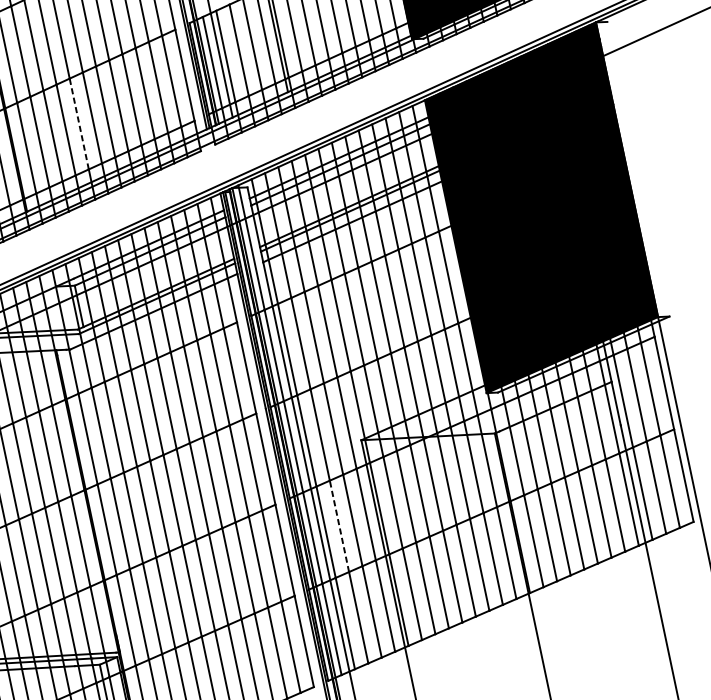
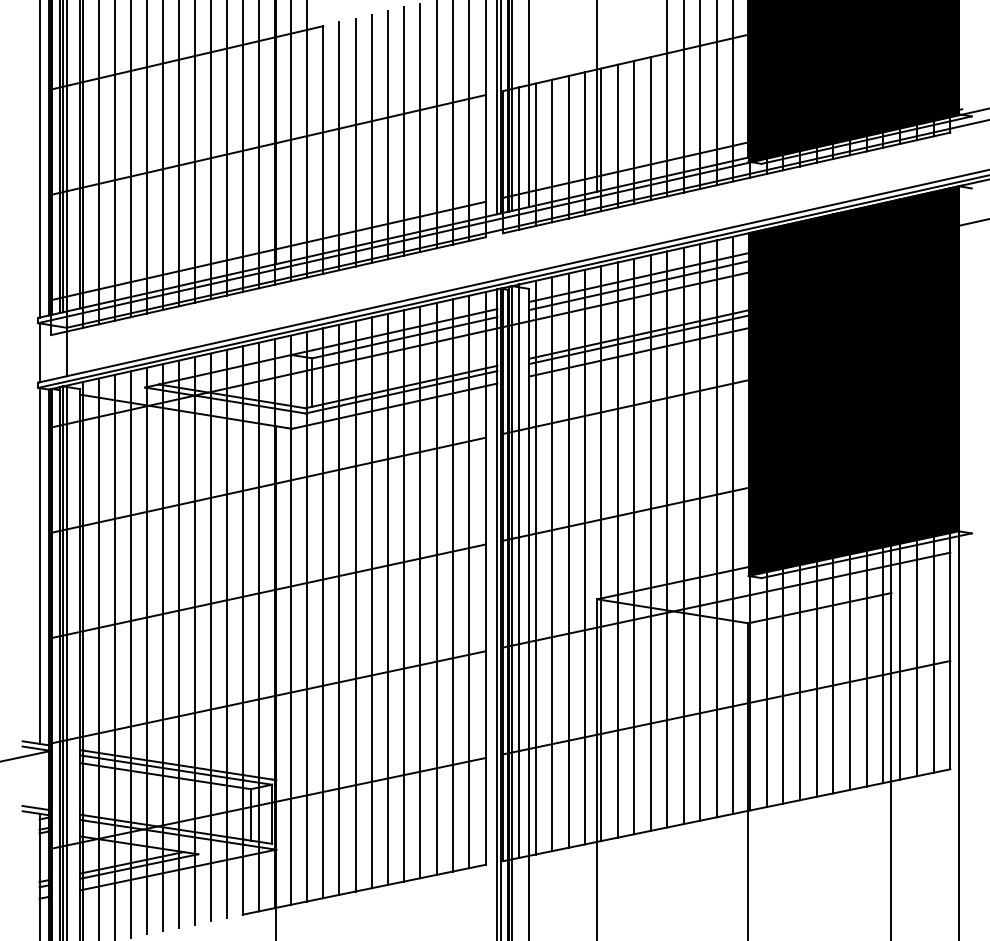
line: (79, 123) -> (355, 177), dashed -> solid
line: (339, 526) -> (552, 690), dashed -> solid

